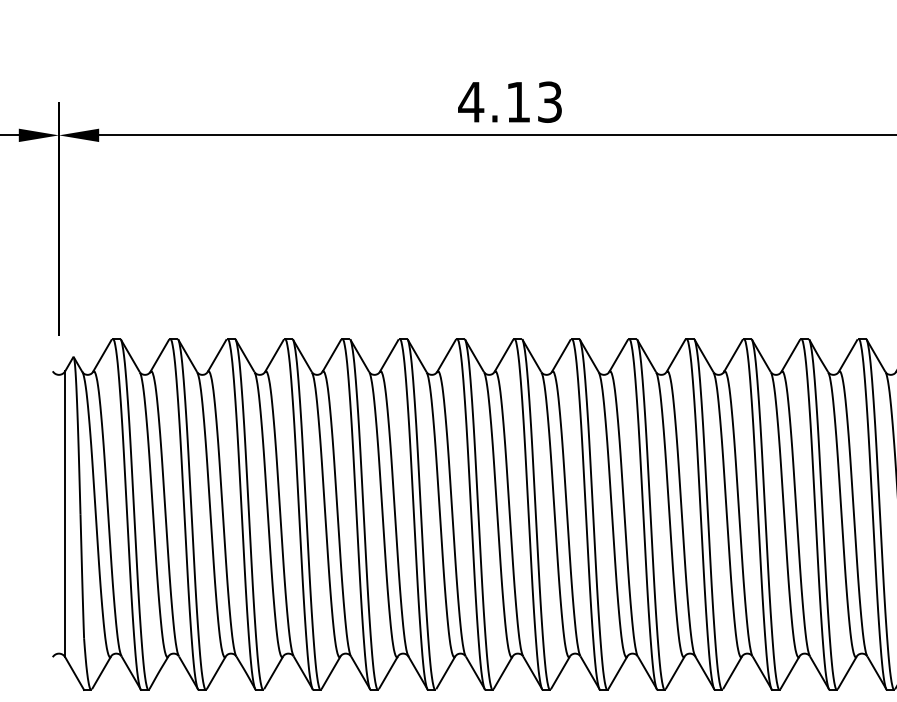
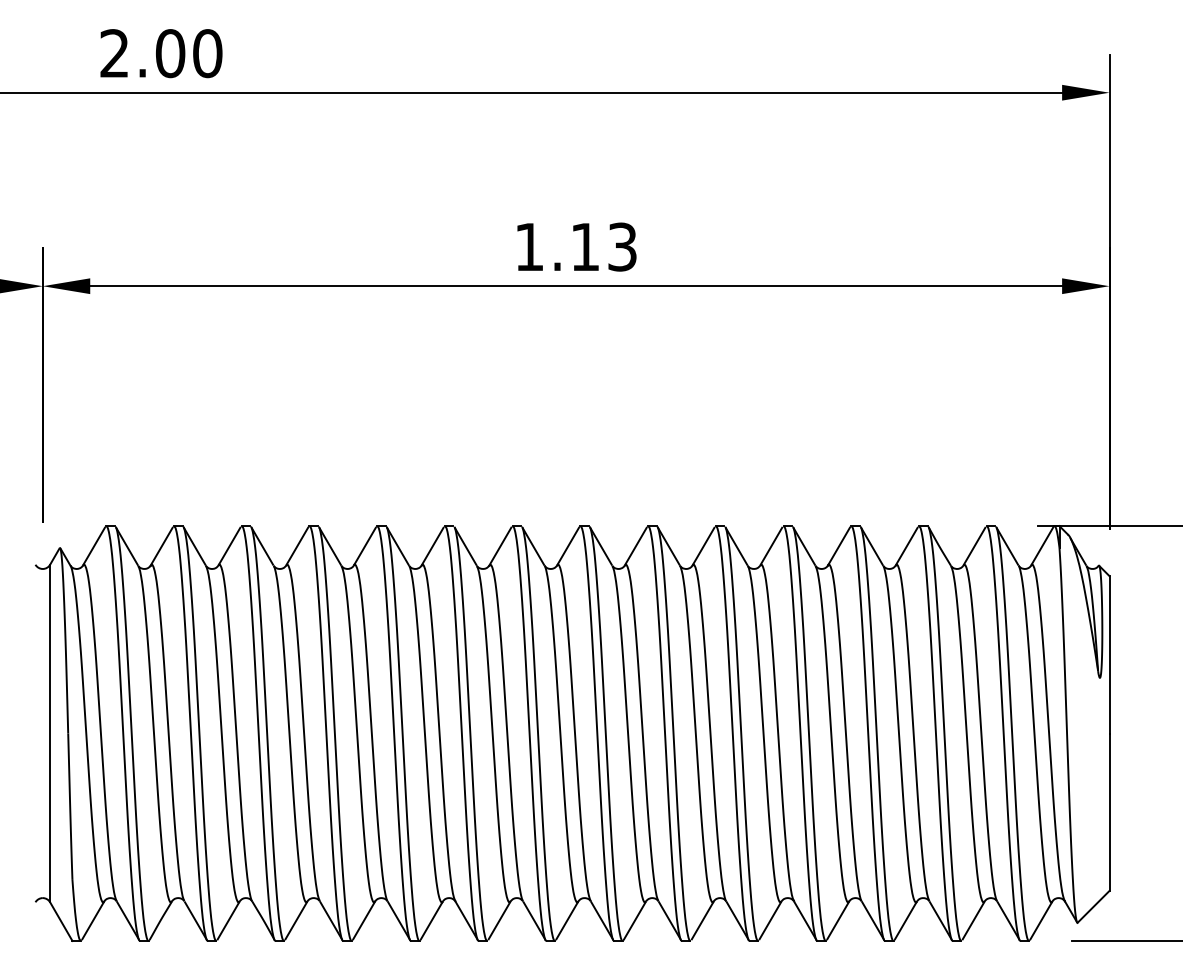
text: (471, 101) -> (529, 246), 4.13 -> 1.13

